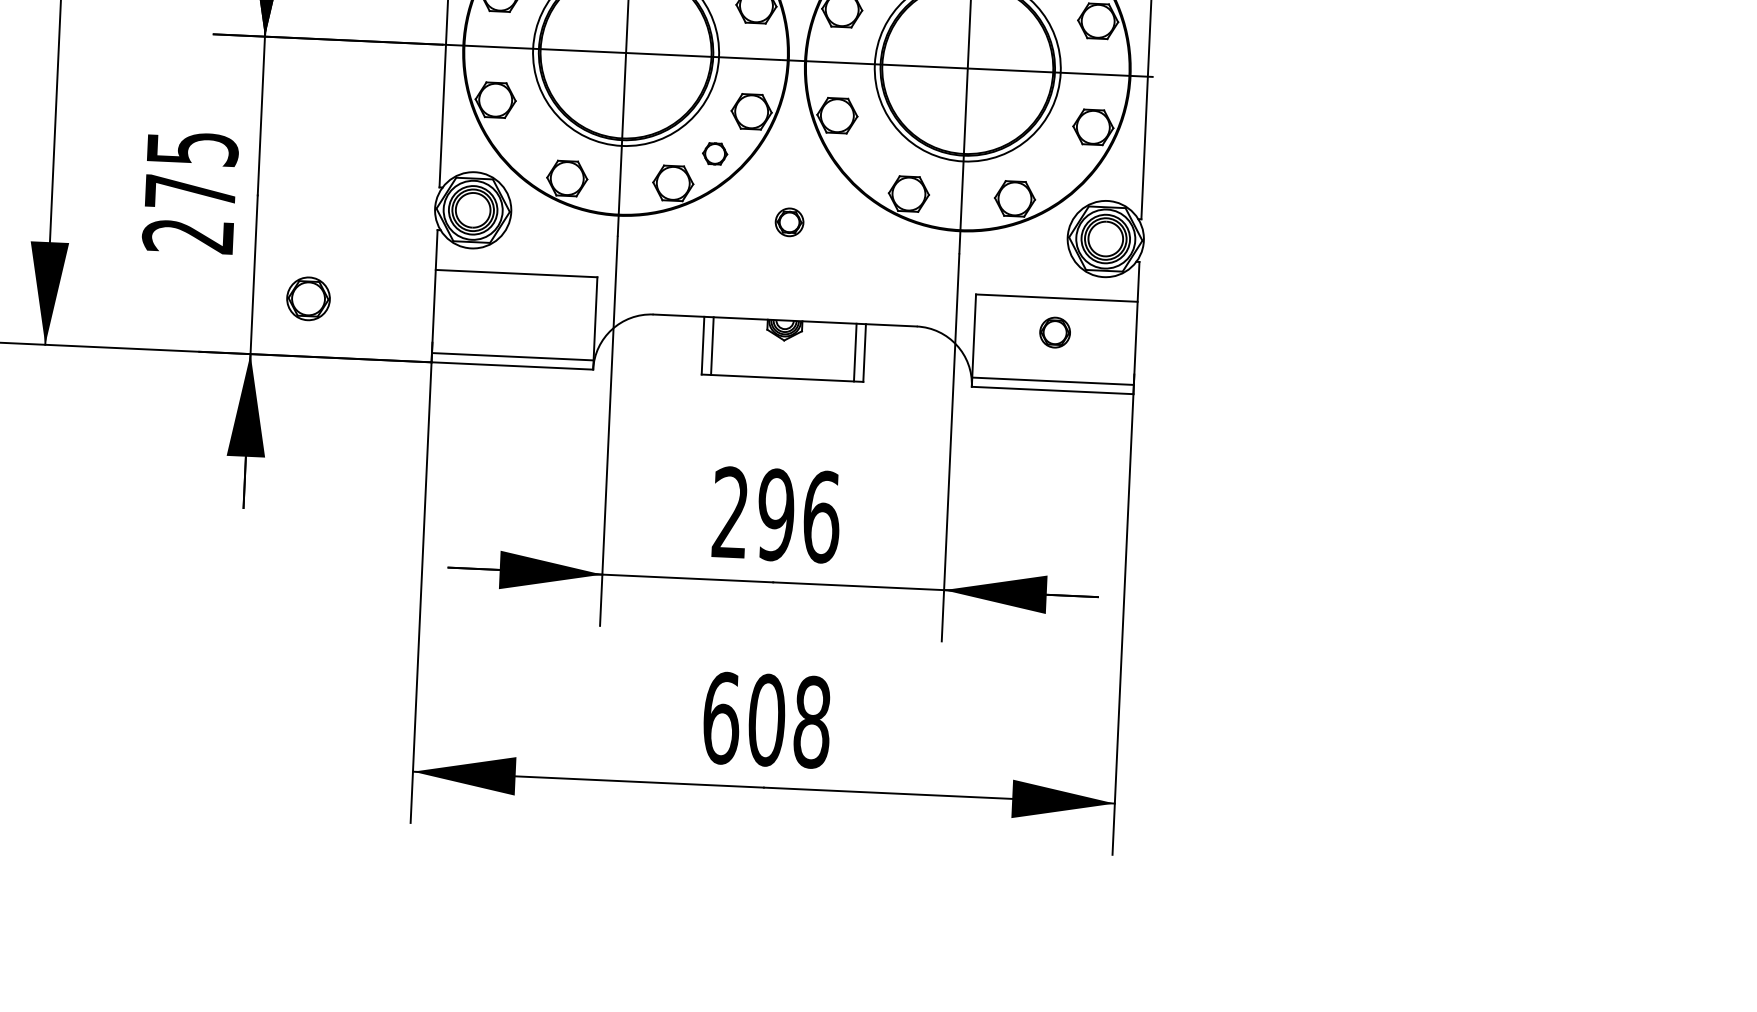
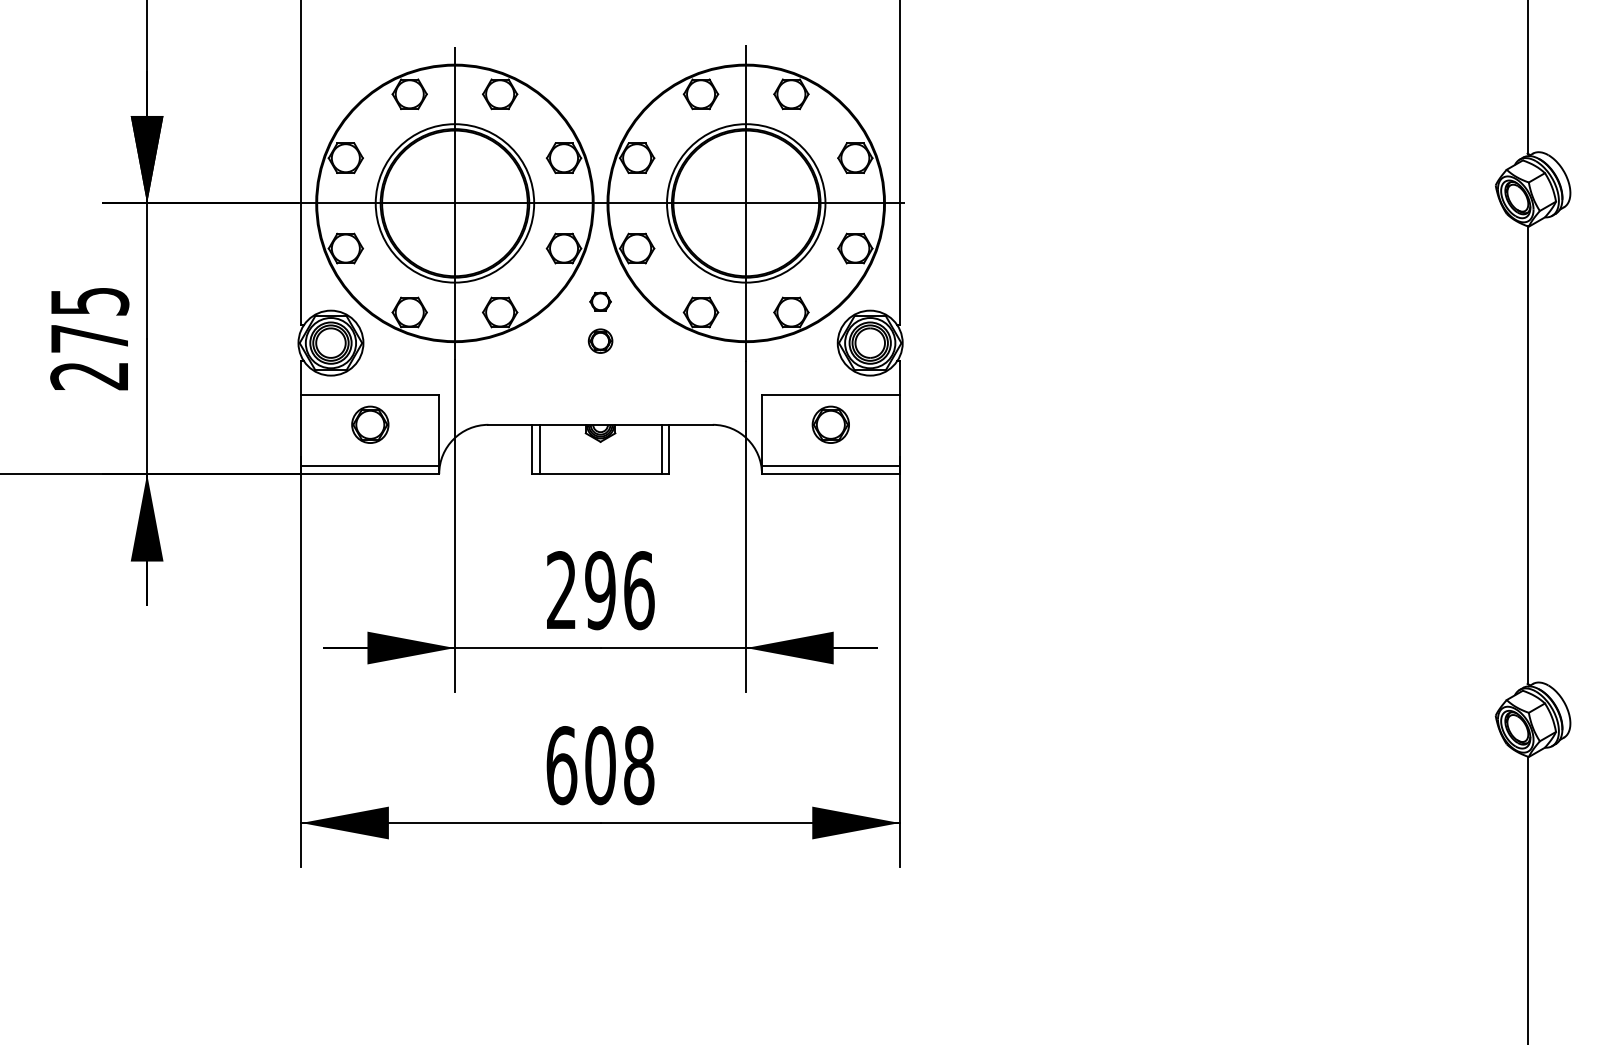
part: (715, 153) -> (600, 301), moved
part: (308, 298) -> (370, 424), moved
part: (1054, 332) -> (830, 424), size x1.43

